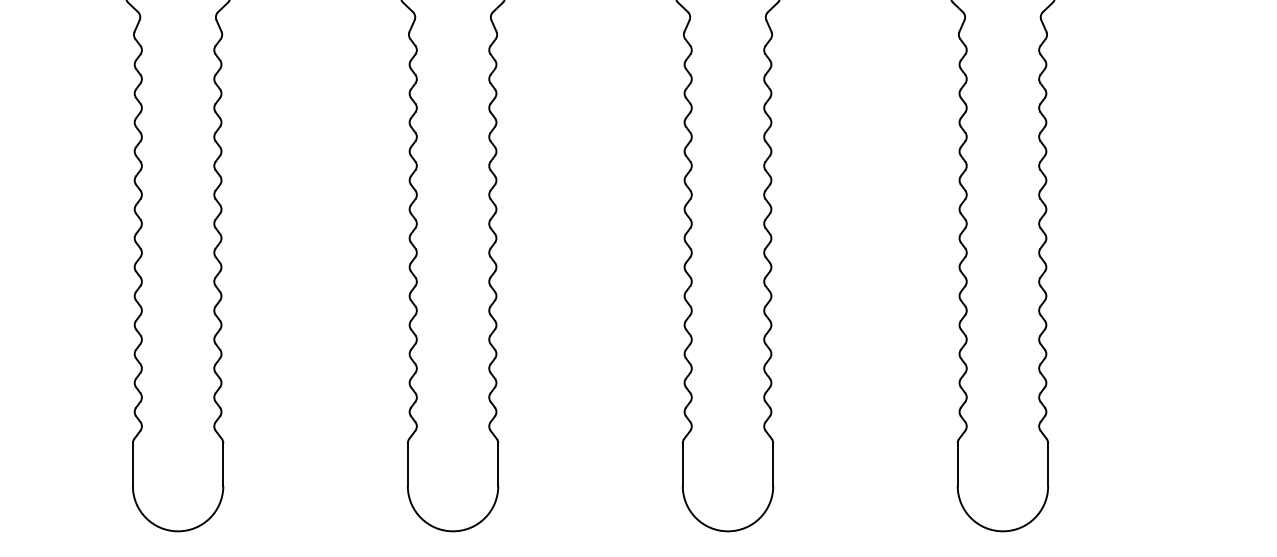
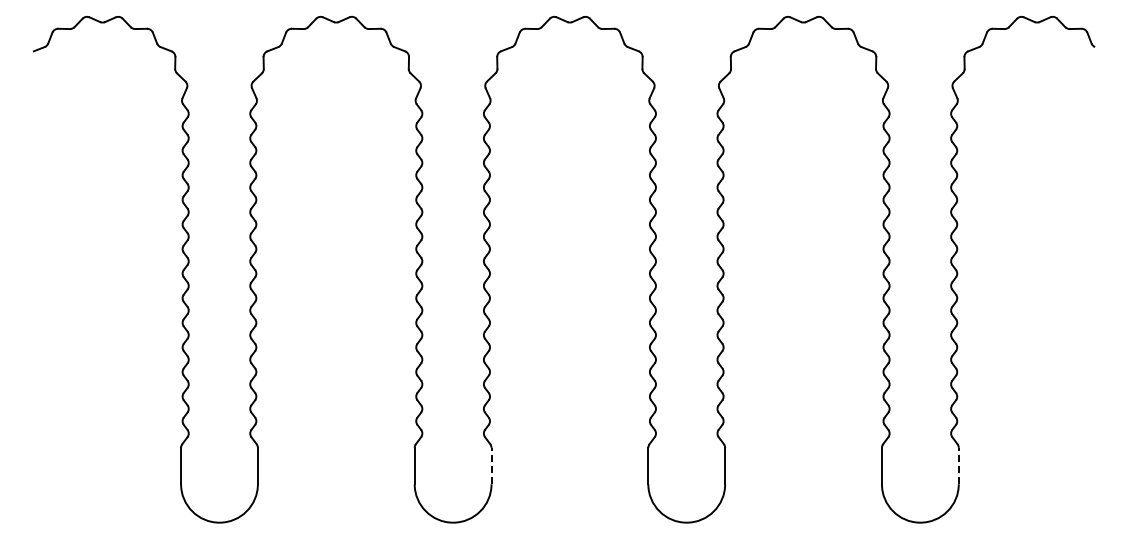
line: (498, 464) -> (491, 465), solid -> dashed
line: (1047, 464) -> (958, 465), solid -> dashed

